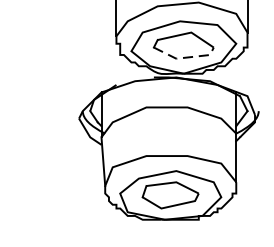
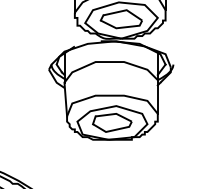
line: (185, 57) -> (122, 27), dashed -> solid

